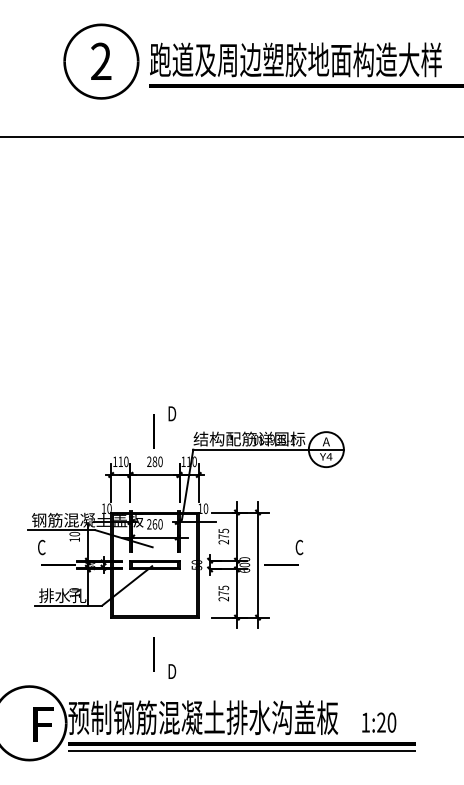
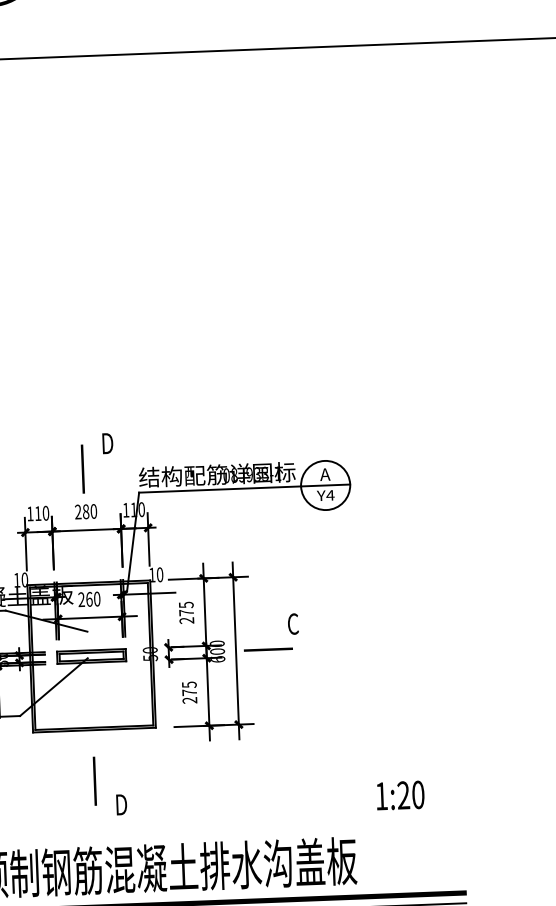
text: (379, 722) -> (400, 795), moved

